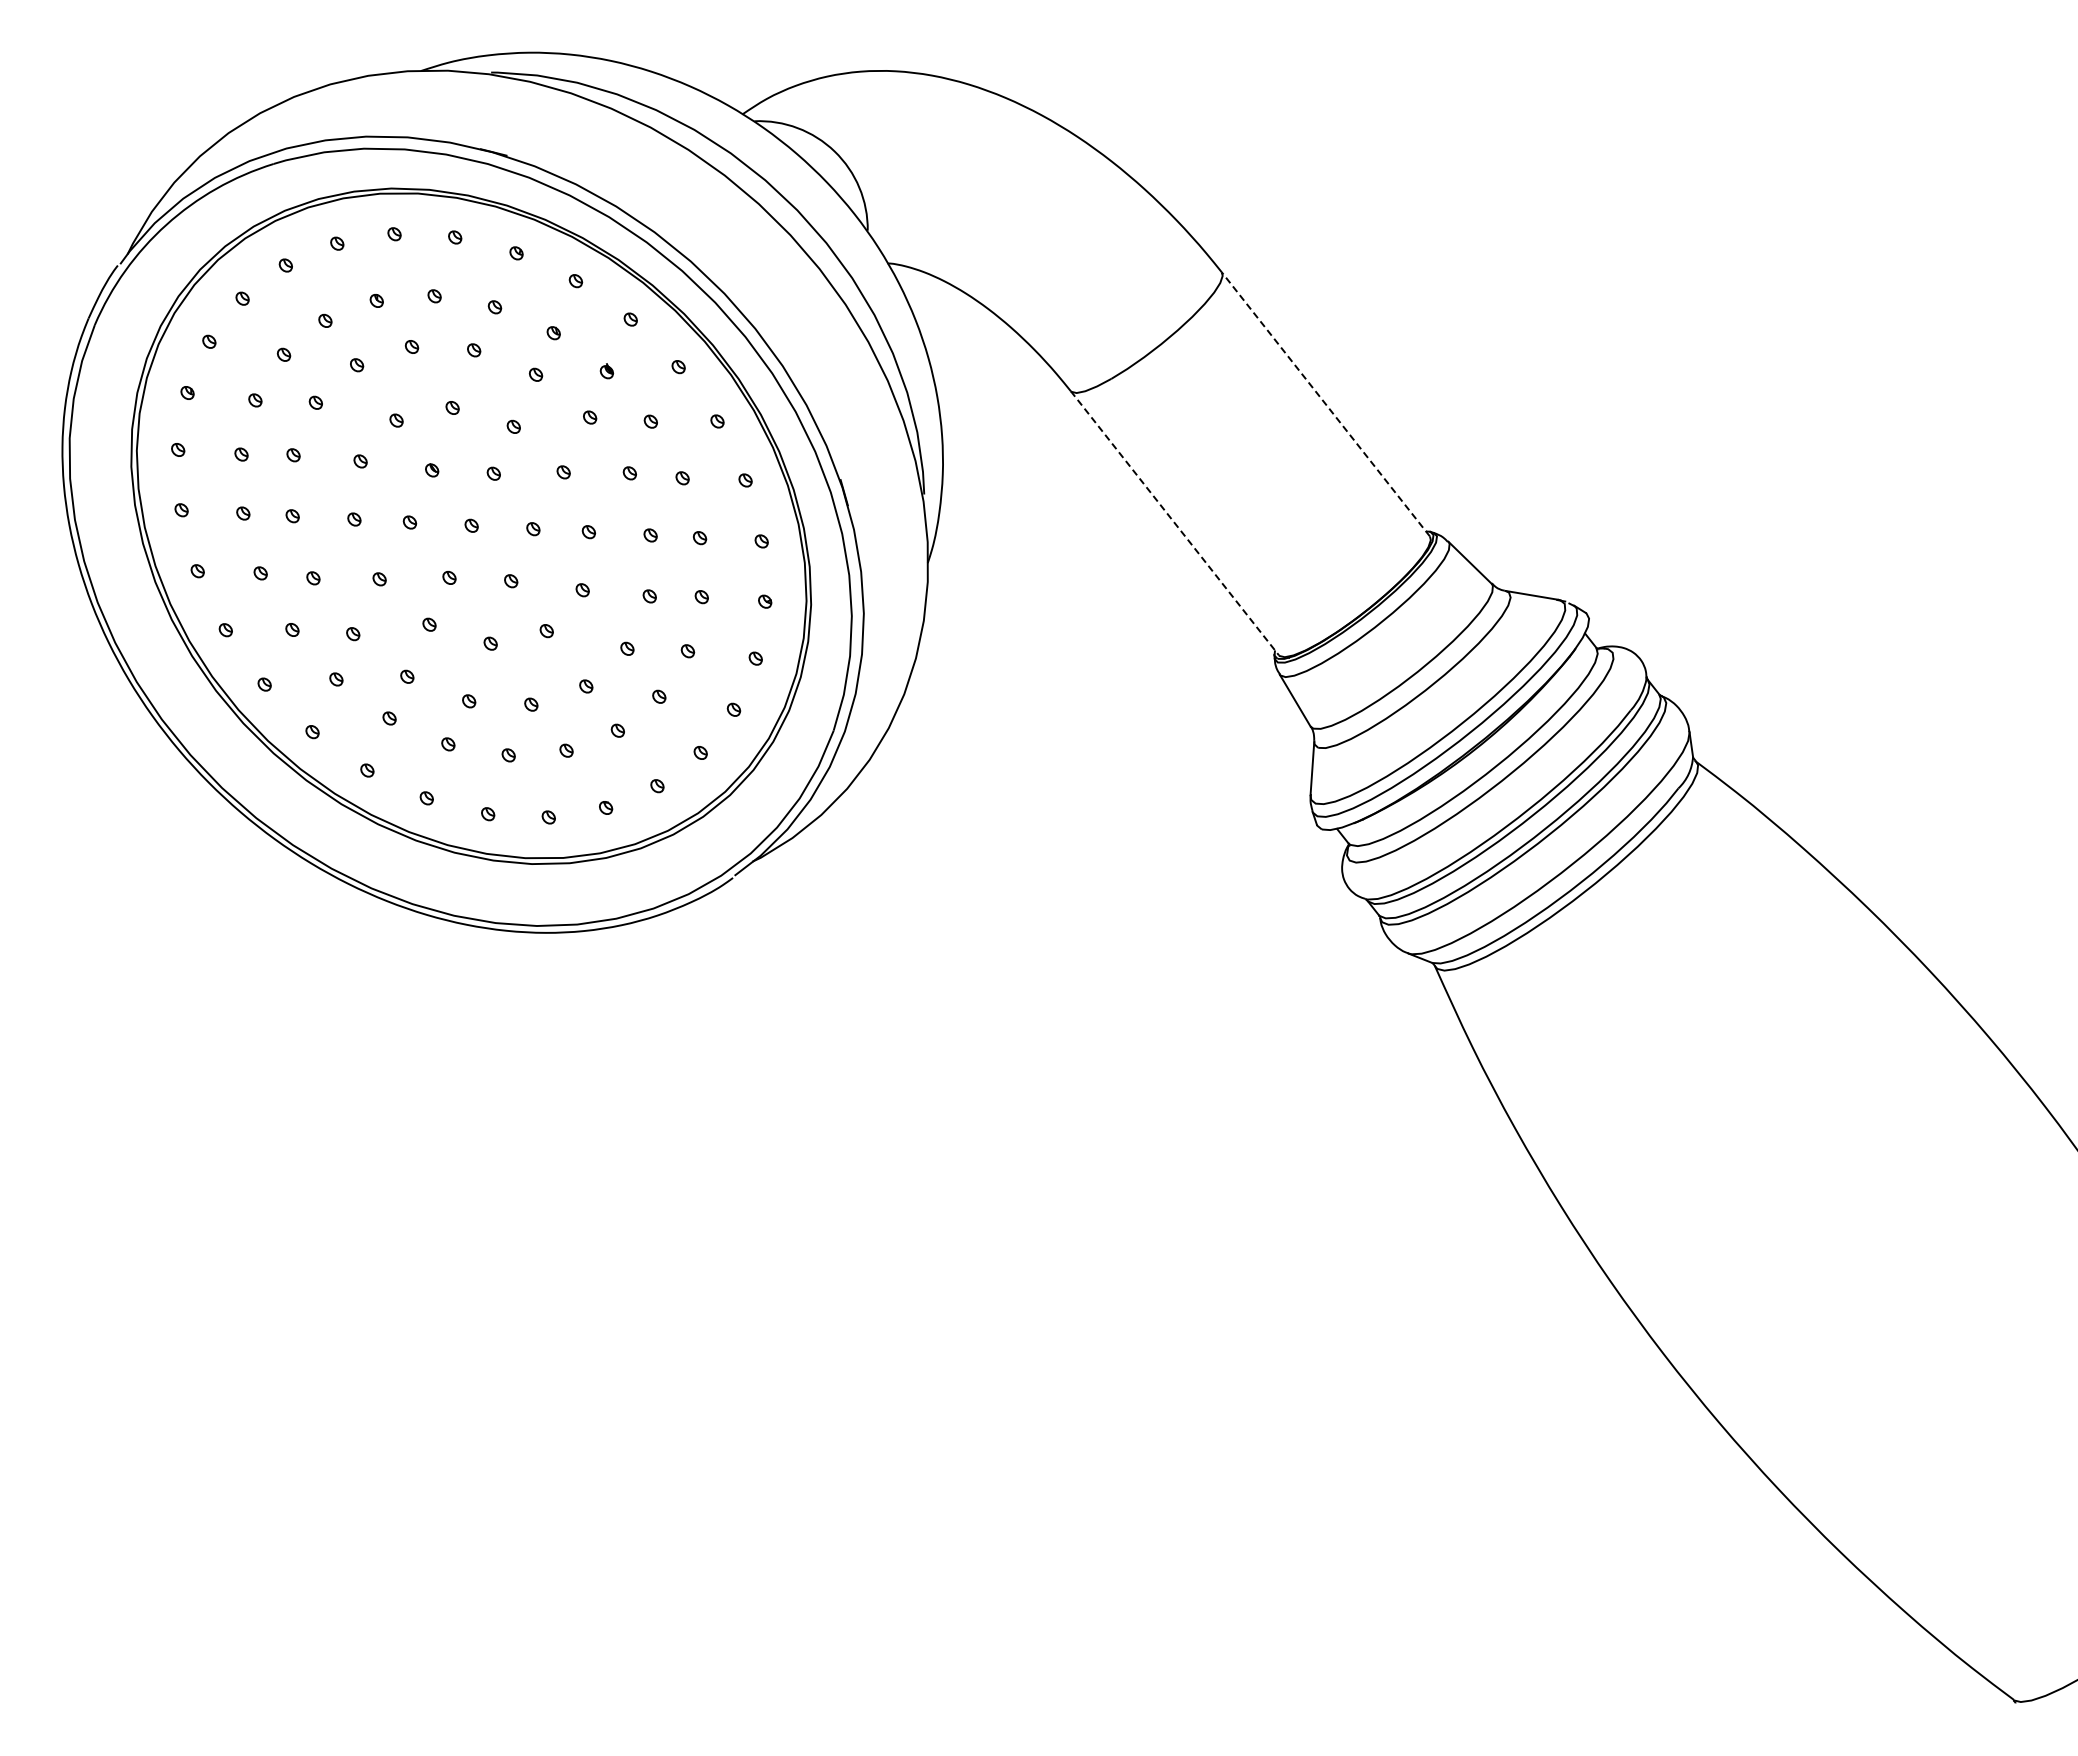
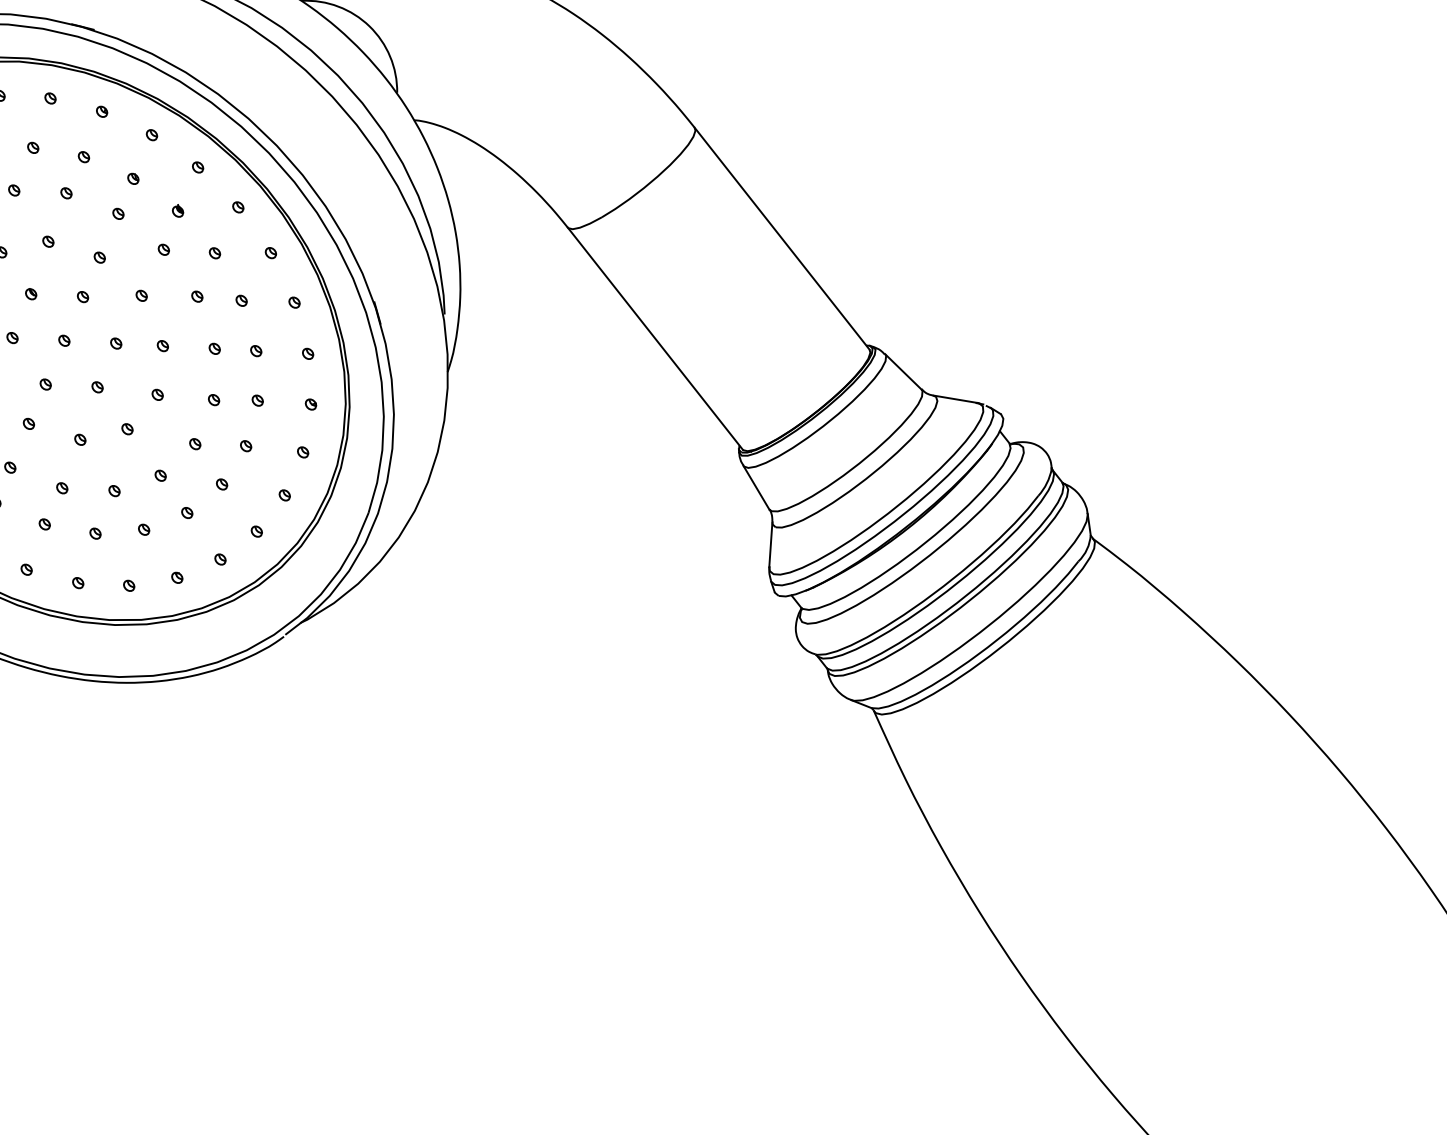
line: (1325, 403) -> (781, 238), dashed -> solid
line: (1175, 523) -> (655, 338), dashed -> solid

